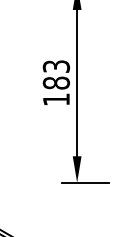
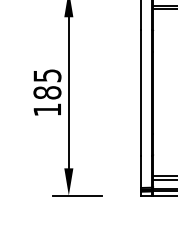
text: (55, 66) -> (46, 75), 183 -> 185

